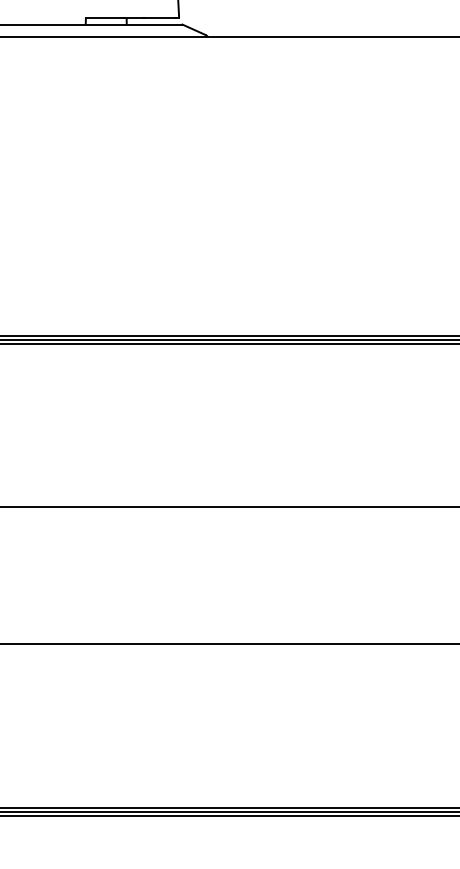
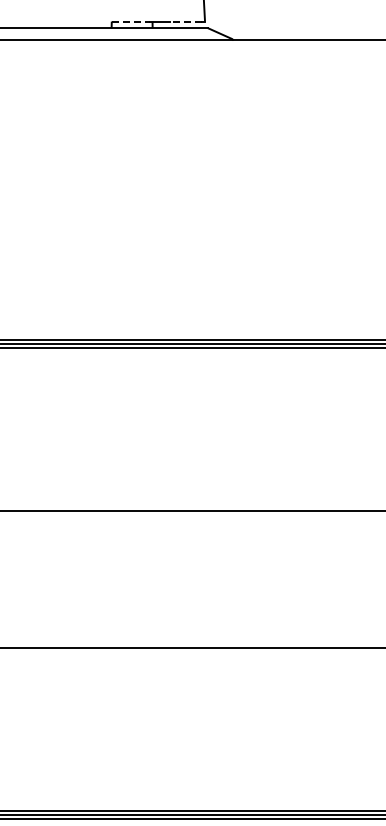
line: (105, 17) -> (131, 21), solid -> dashed
line: (160, 17) -> (186, 21), solid -> dashed

